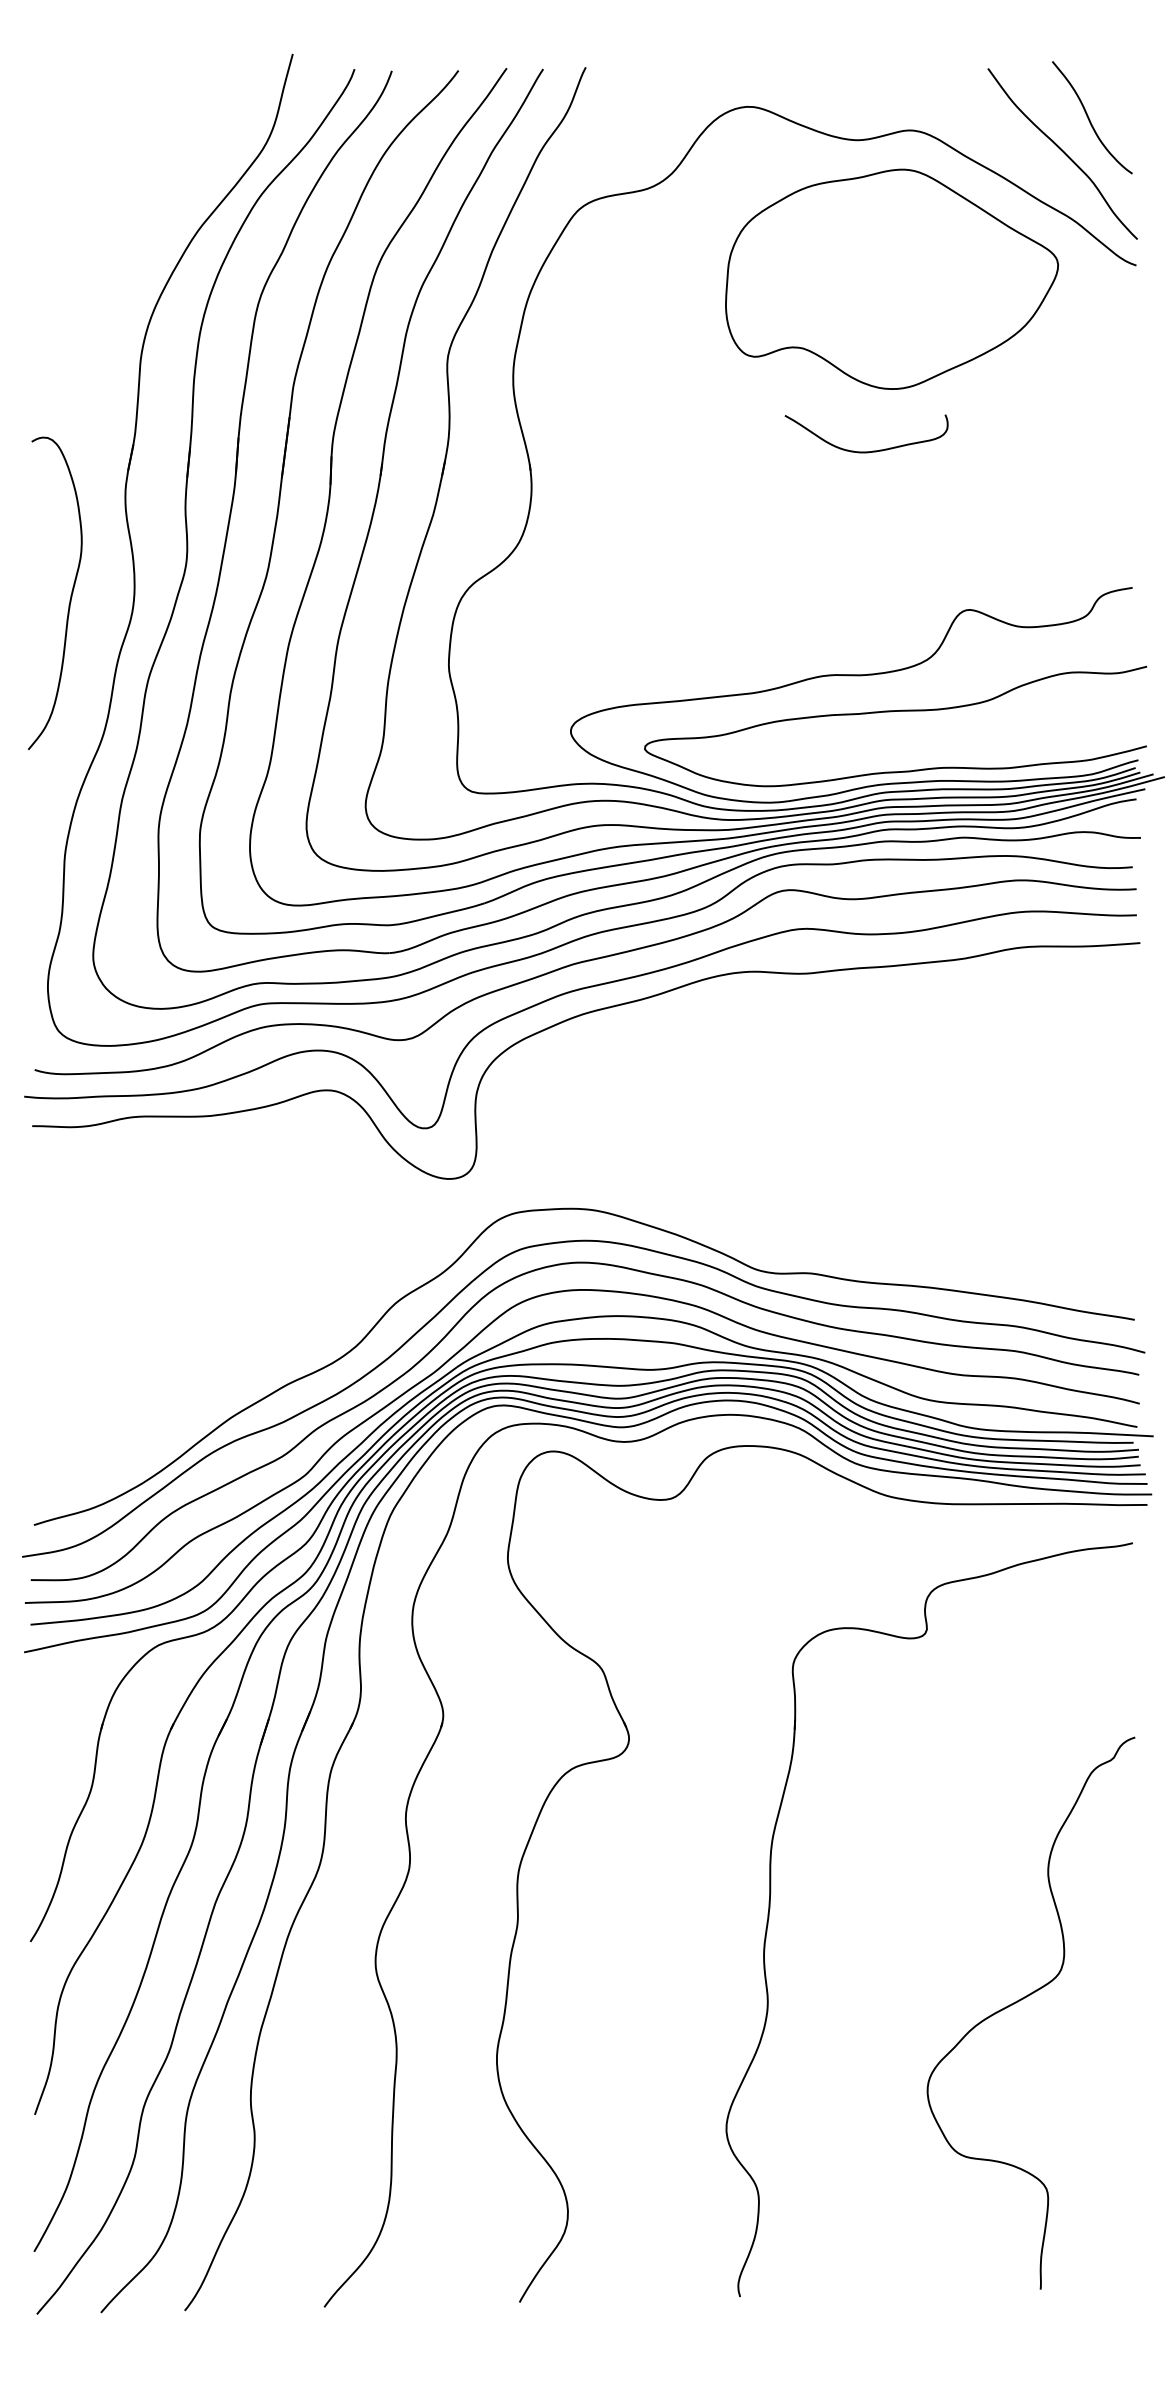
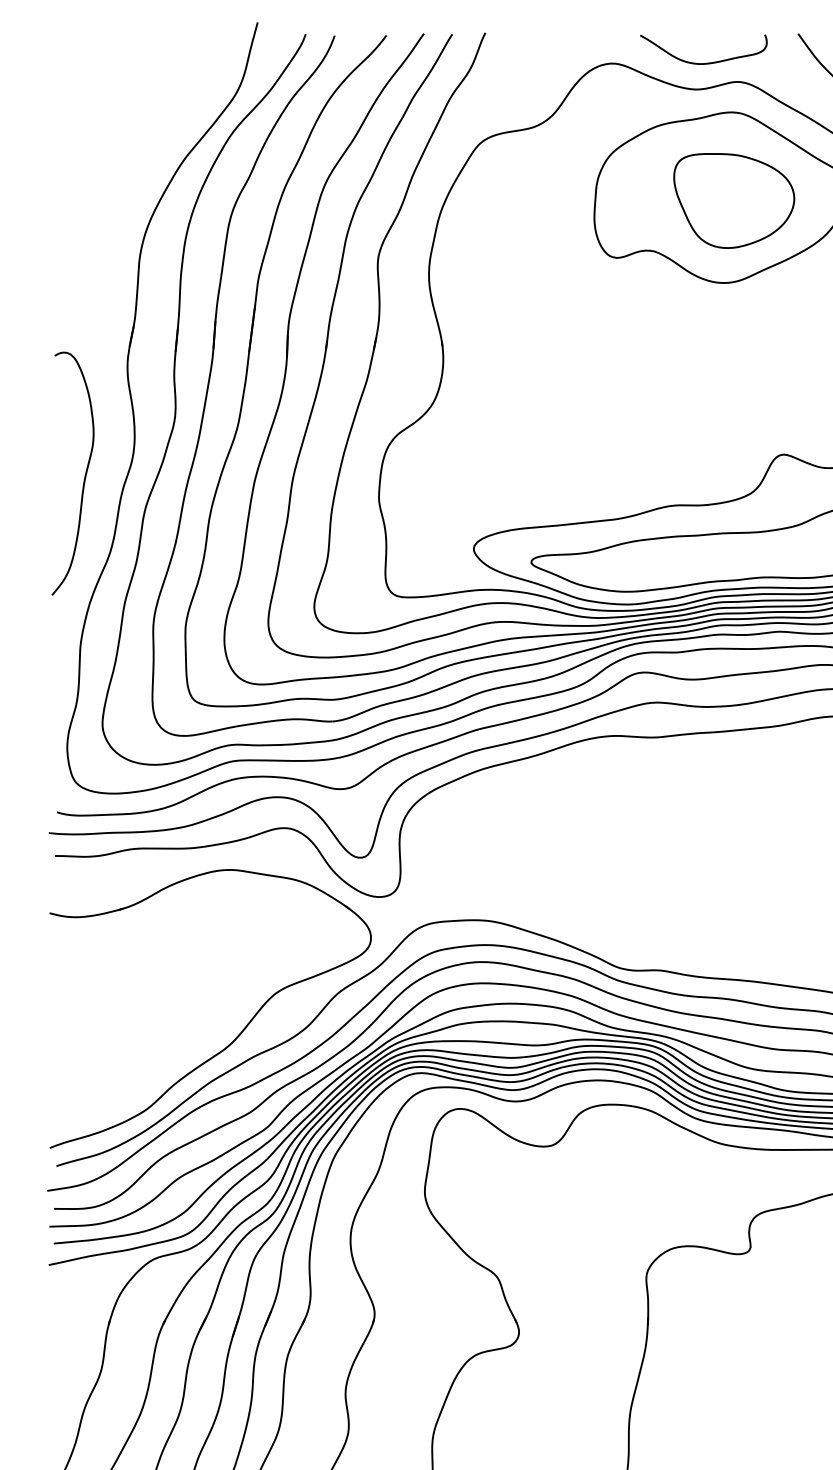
part: (905, 283) -> (733, 200), added
curve: (866, 451) -> (703, 63), moved
curve: (70, 595) -> (84, 475), moved
part: (267, 1356) -> (238, 1035), added

